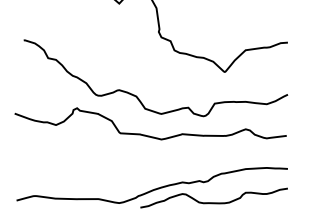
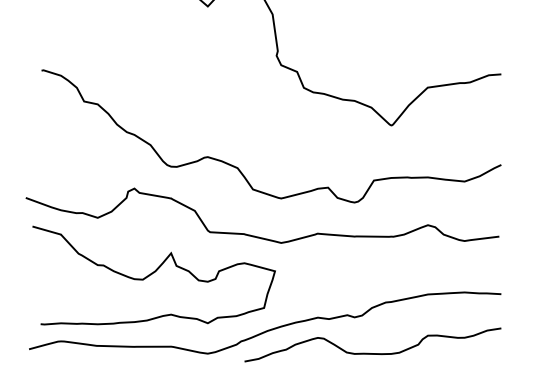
curve: (88, 157) -> (154, 274), added

